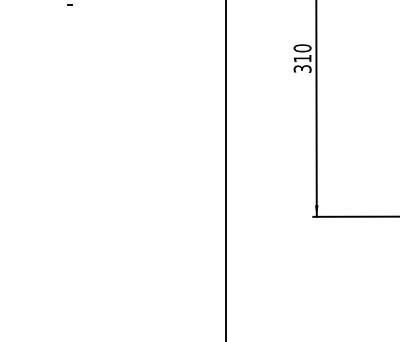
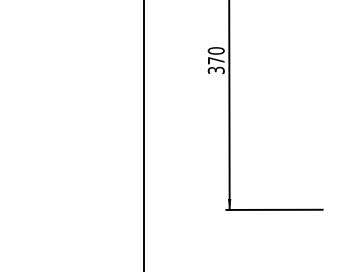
text: (302, 58) -> (216, 60), 310 -> 370

